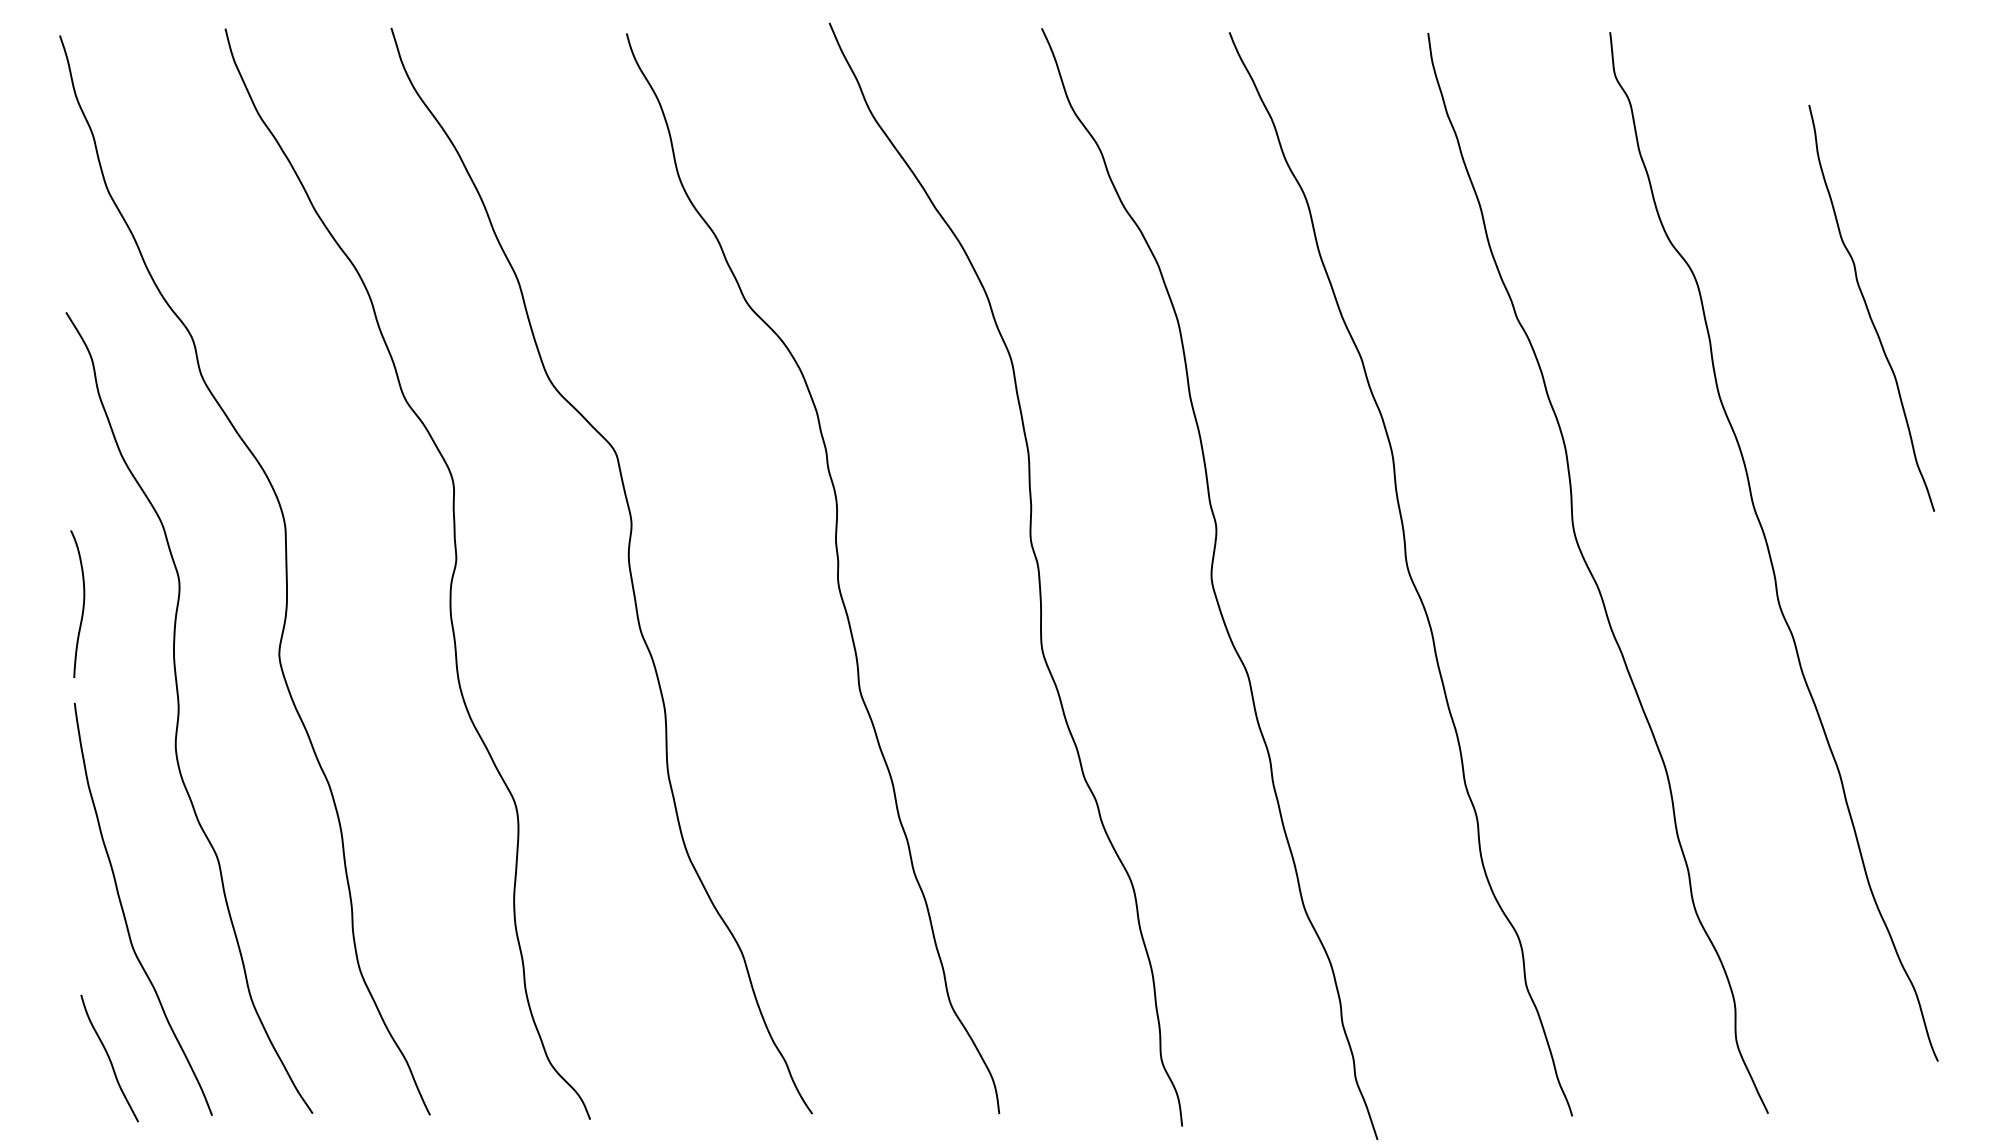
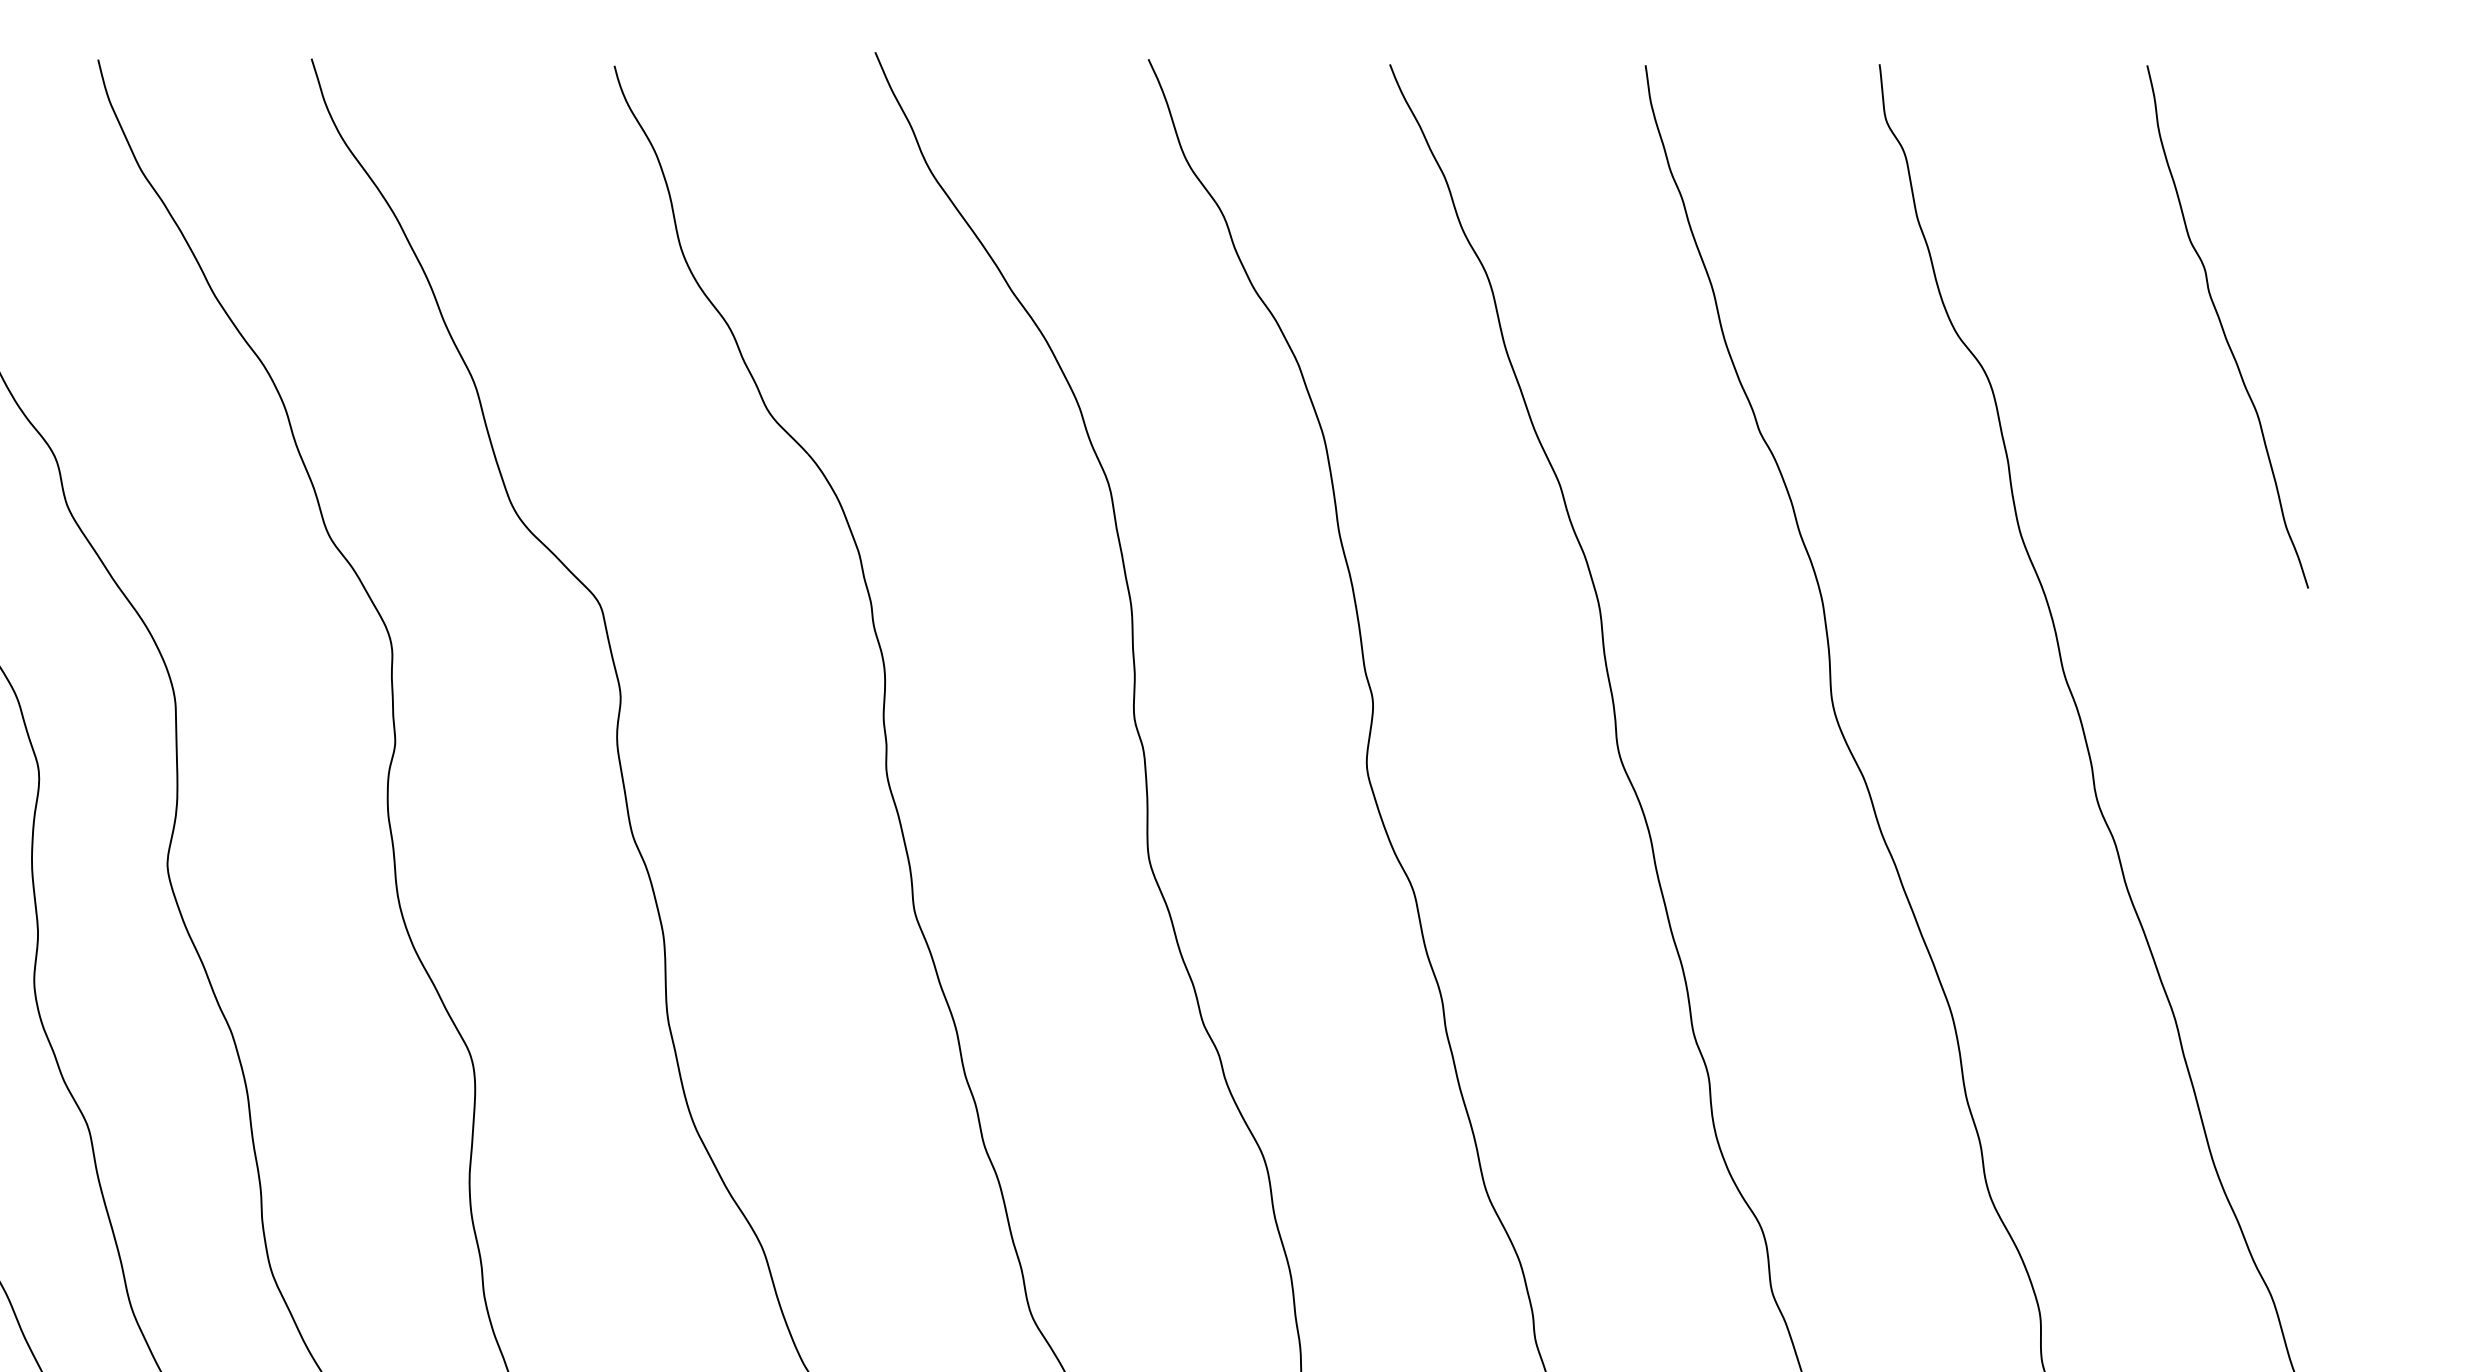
curve: (1868, 308) -> (2223, 327), moved

